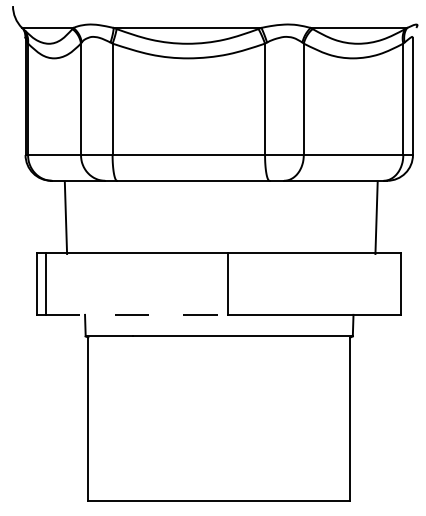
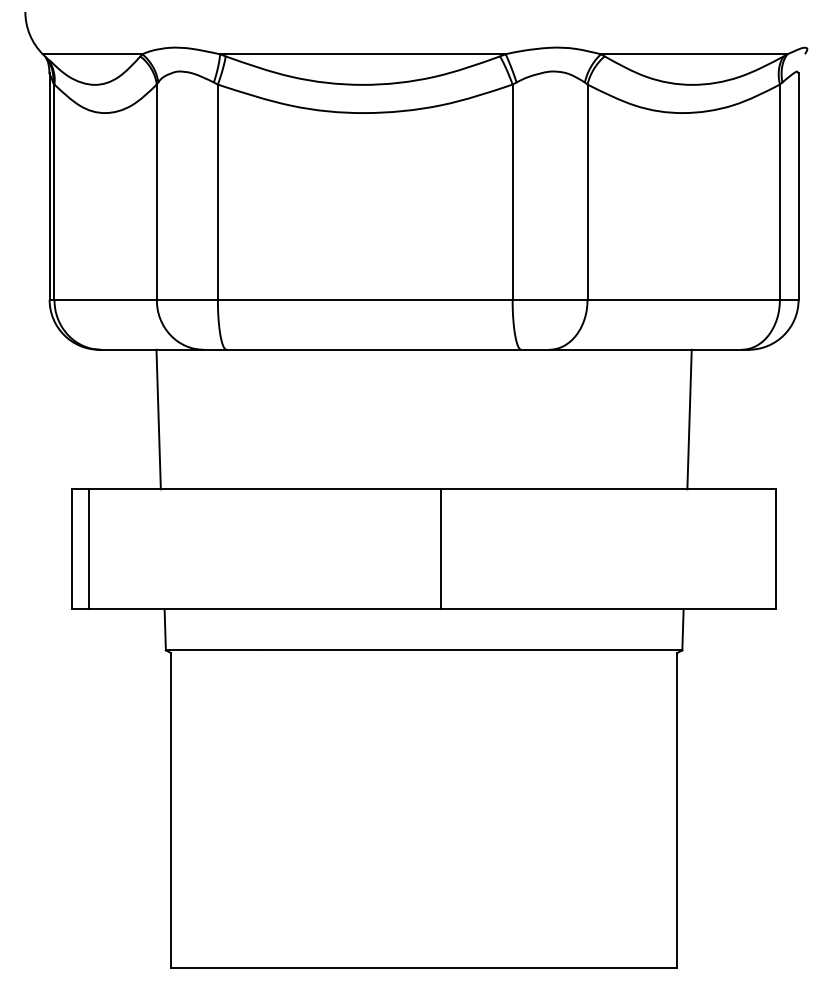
line: (65, 217) -> (157, 418), moved
line: (376, 217) -> (689, 418), moved
line: (137, 314) -> (266, 608), dashed -> solid

